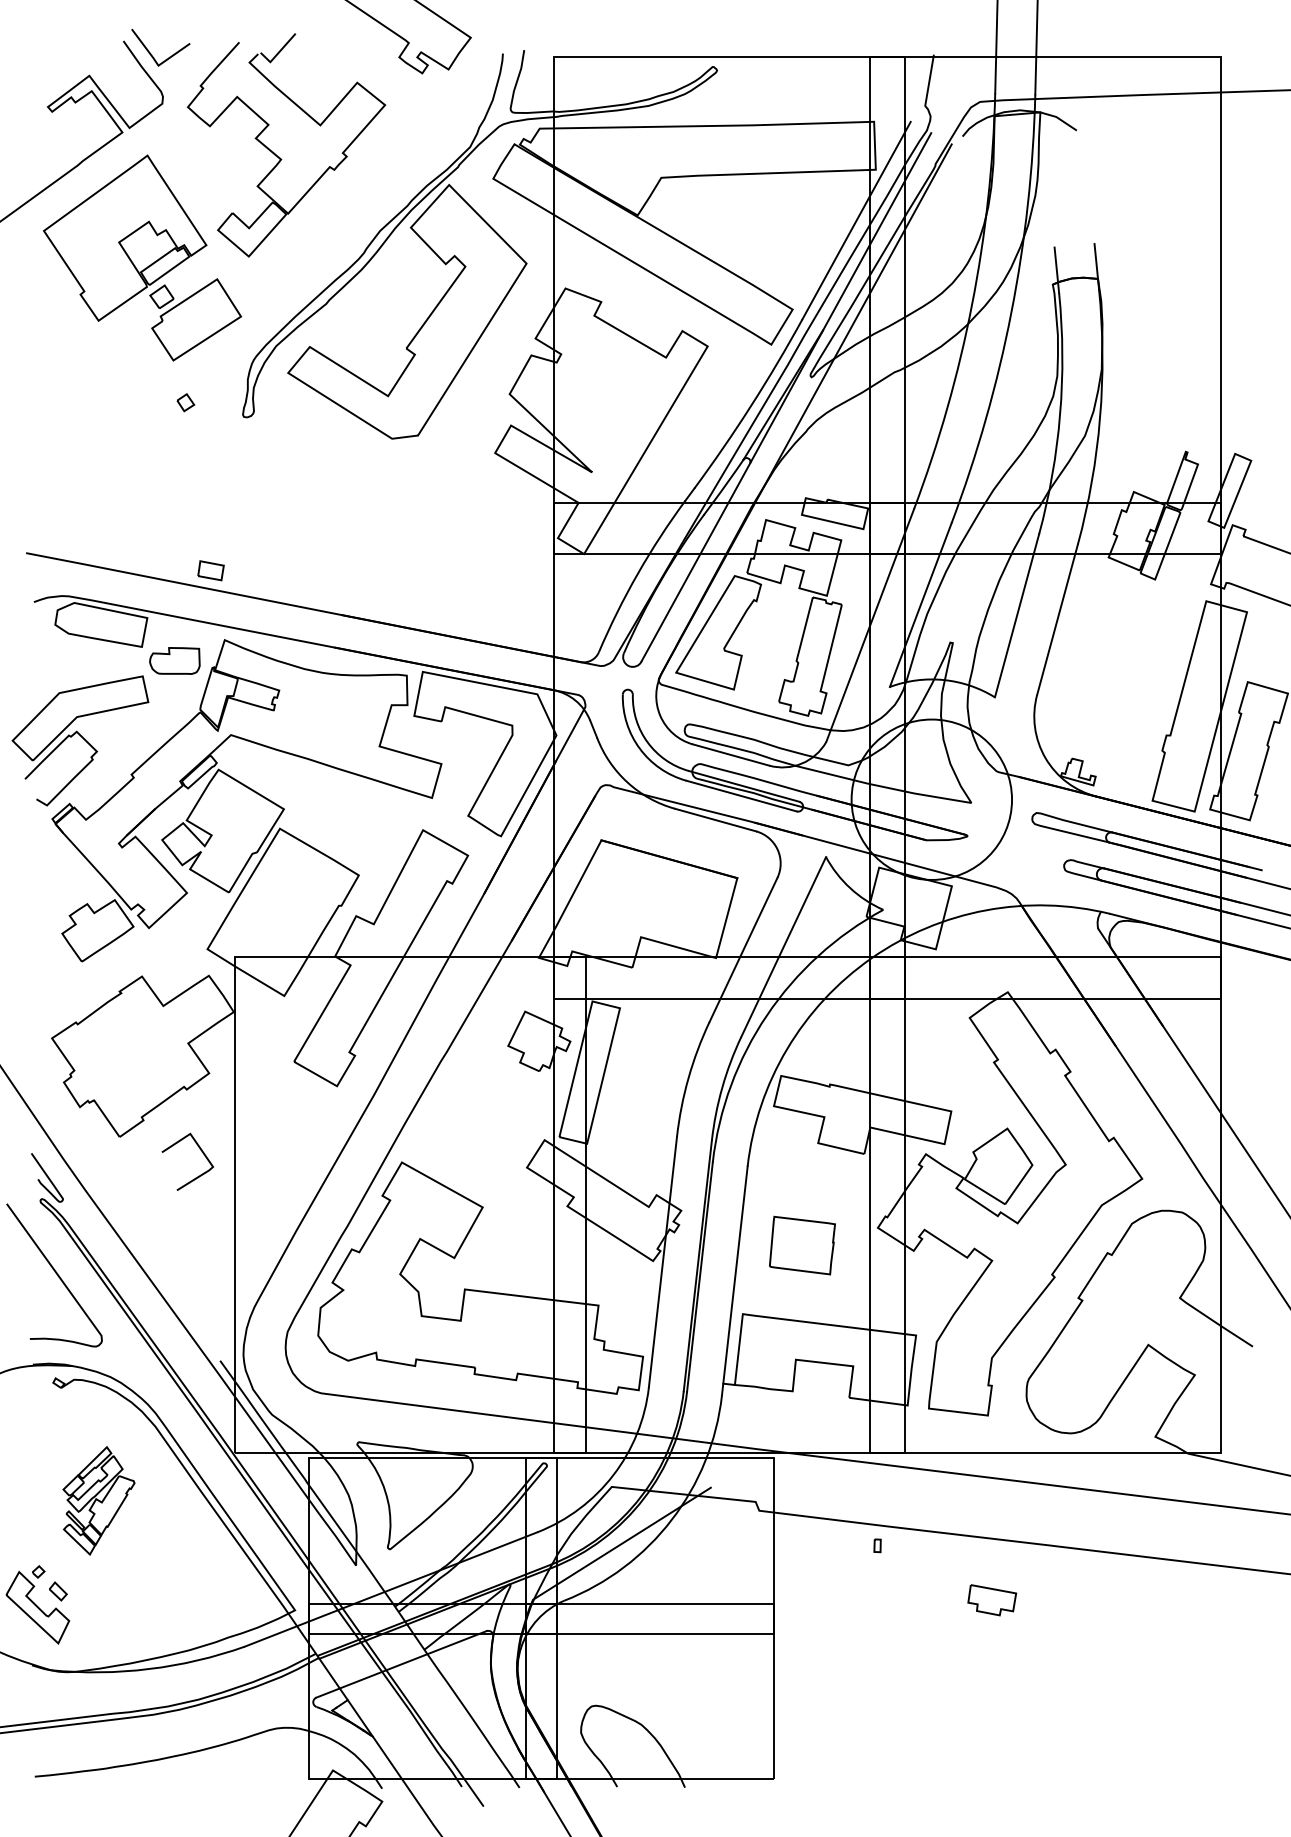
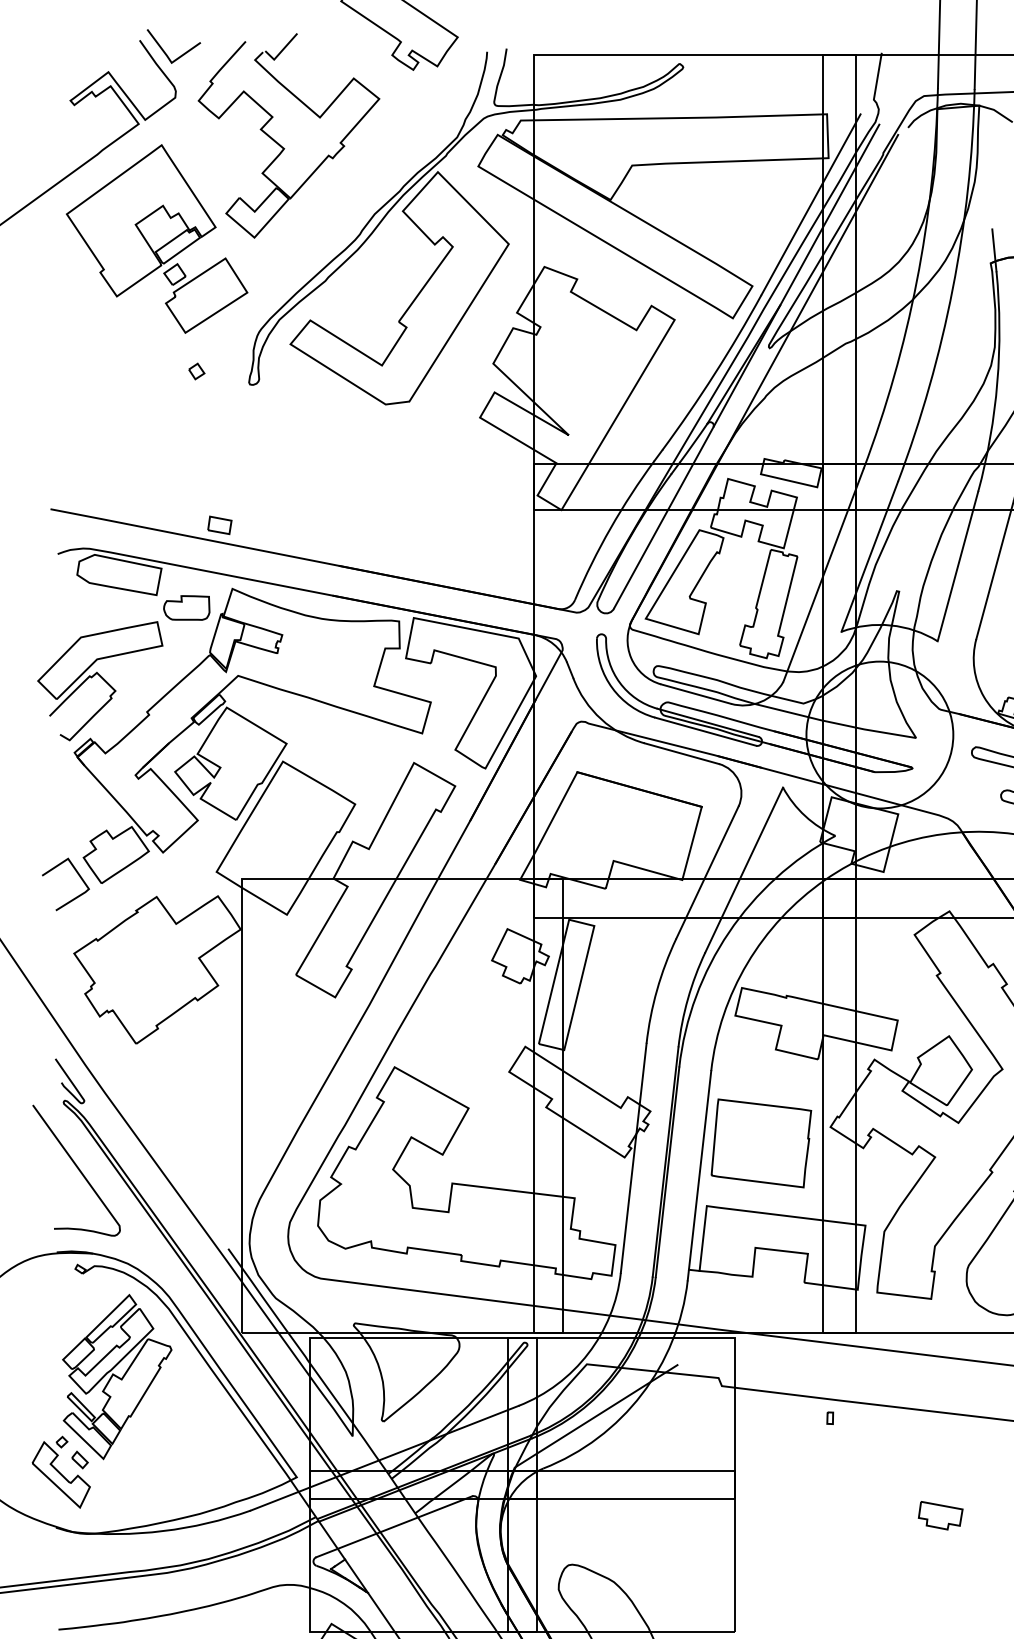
curve: (202, 1153) -> (79, 876), moved
part: (802, 1245) -> (761, 1143), size x1.67
part: (98, 1500) -> (116, 1376), size x1.67
part: (992, 1600) -> (940, 1515), moved

